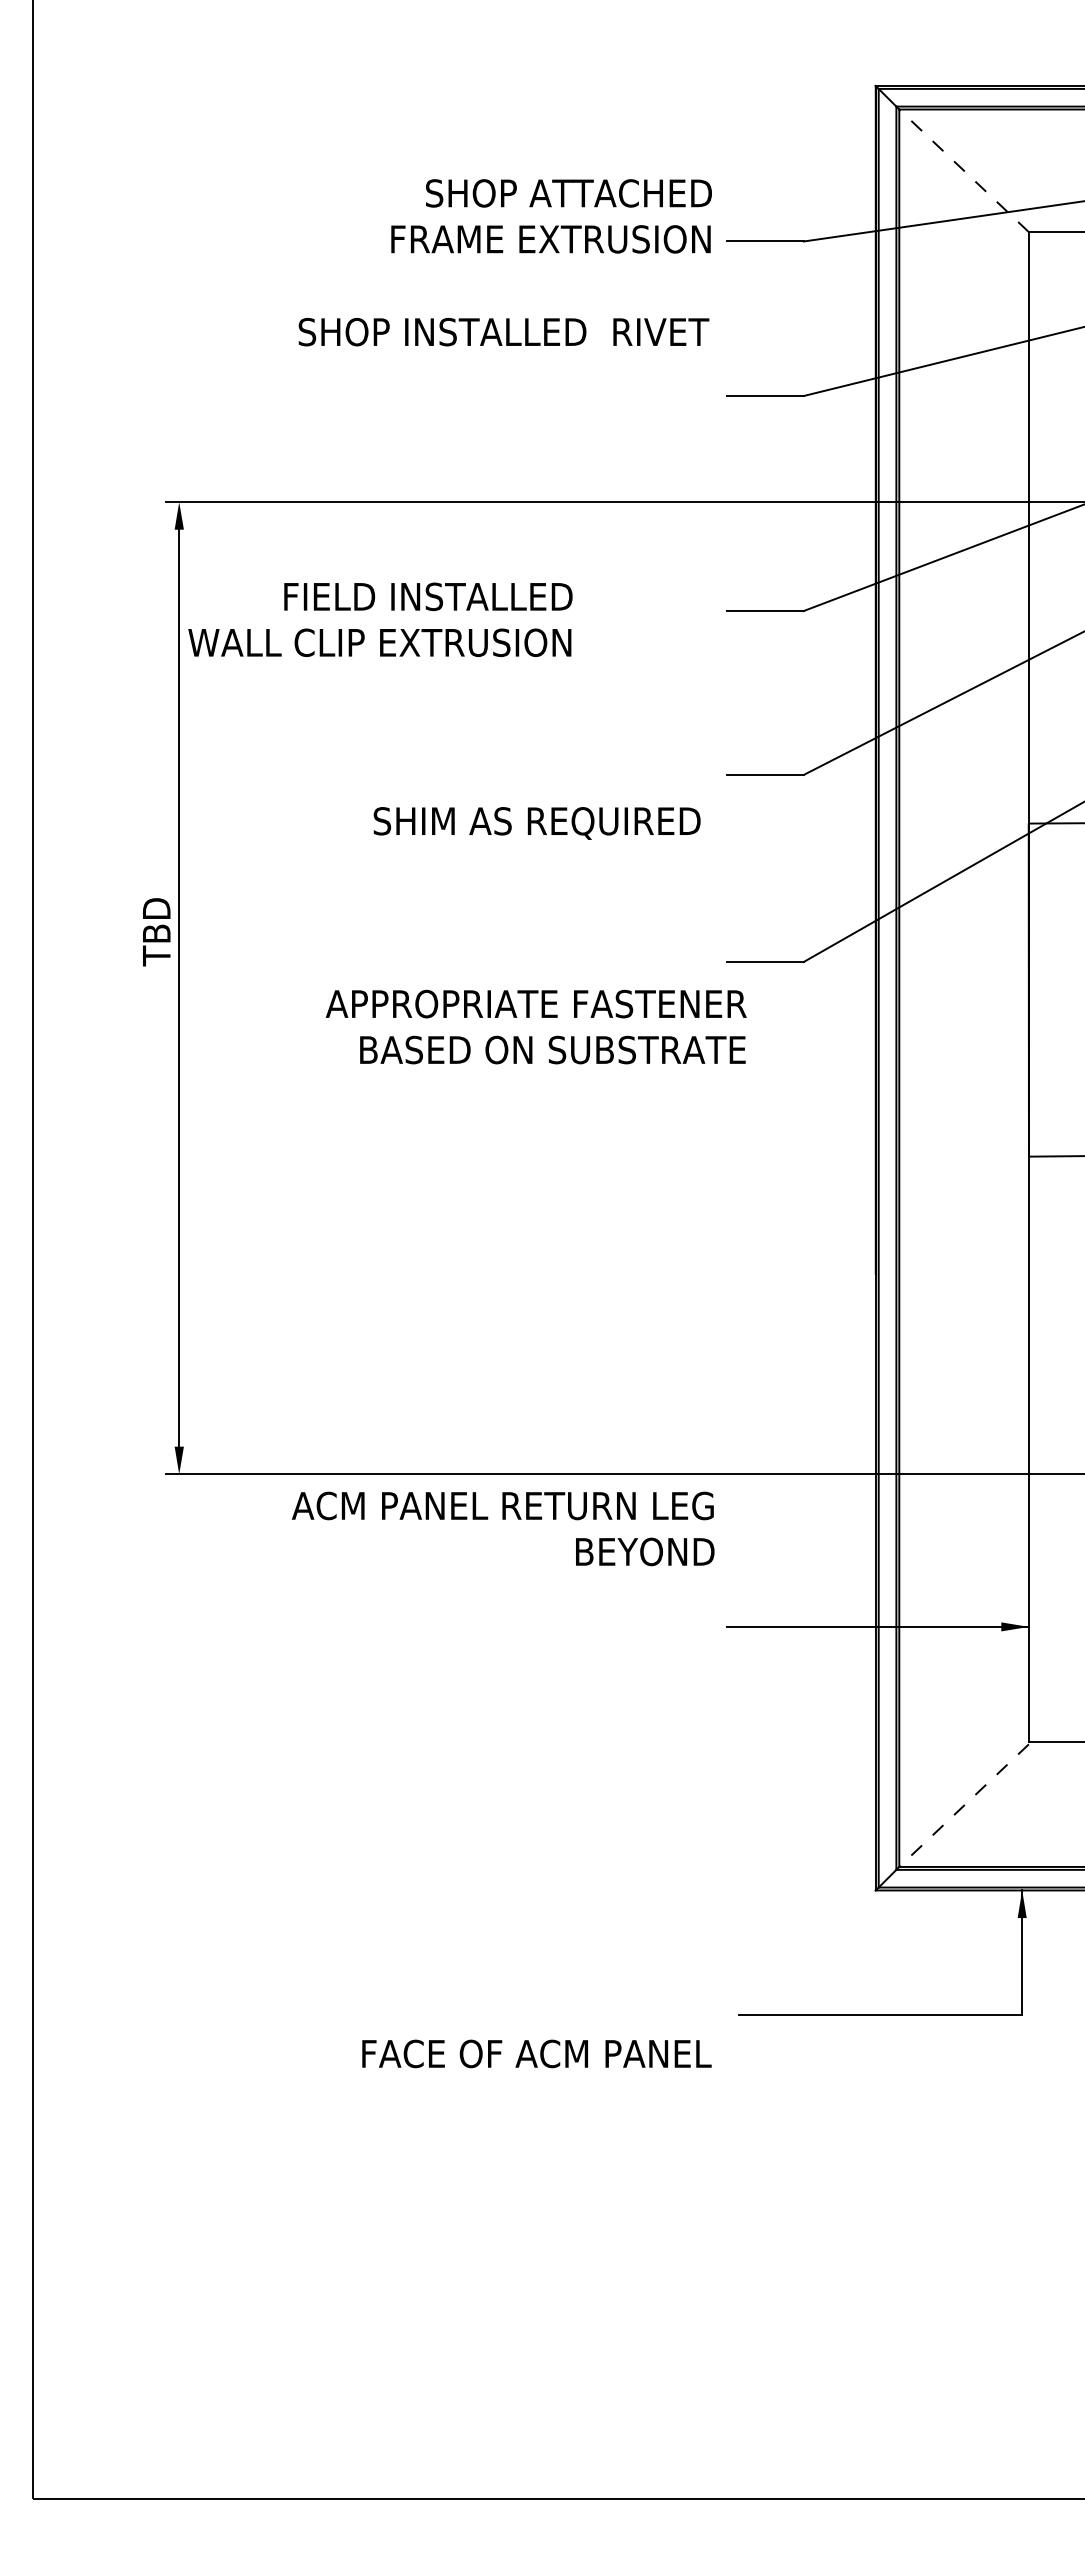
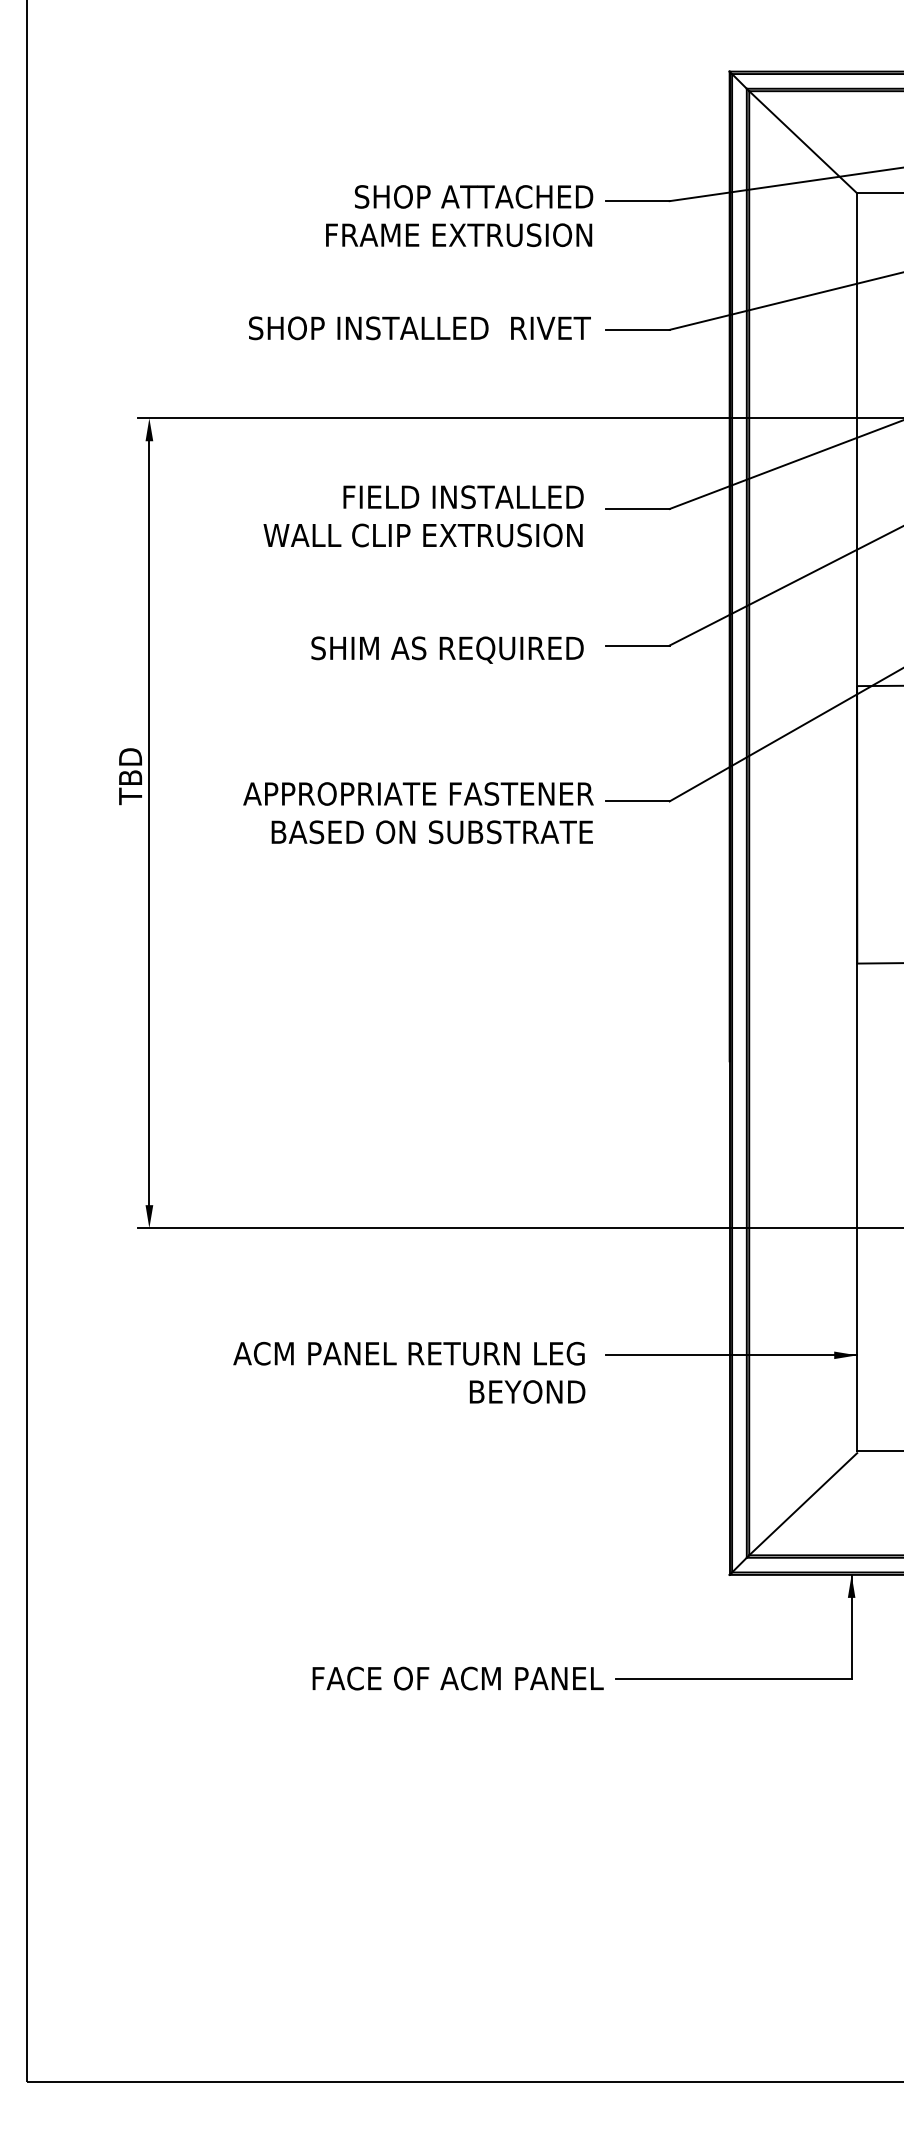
line: (963, 170) -> (802, 142), dashed -> solid
text: (551, 216) -> (459, 216), moved
text: (503, 332) -> (419, 328), moved
text: (380, 619) -> (423, 516), moved
text: (536, 823) -> (447, 650), moved
text: (535, 1026) -> (417, 812), moved
text: (503, 1528) -> (409, 1372), moved
line: (963, 1805) -> (802, 1504), dashed -> solid
text: (536, 2053) -> (457, 1678), moved

